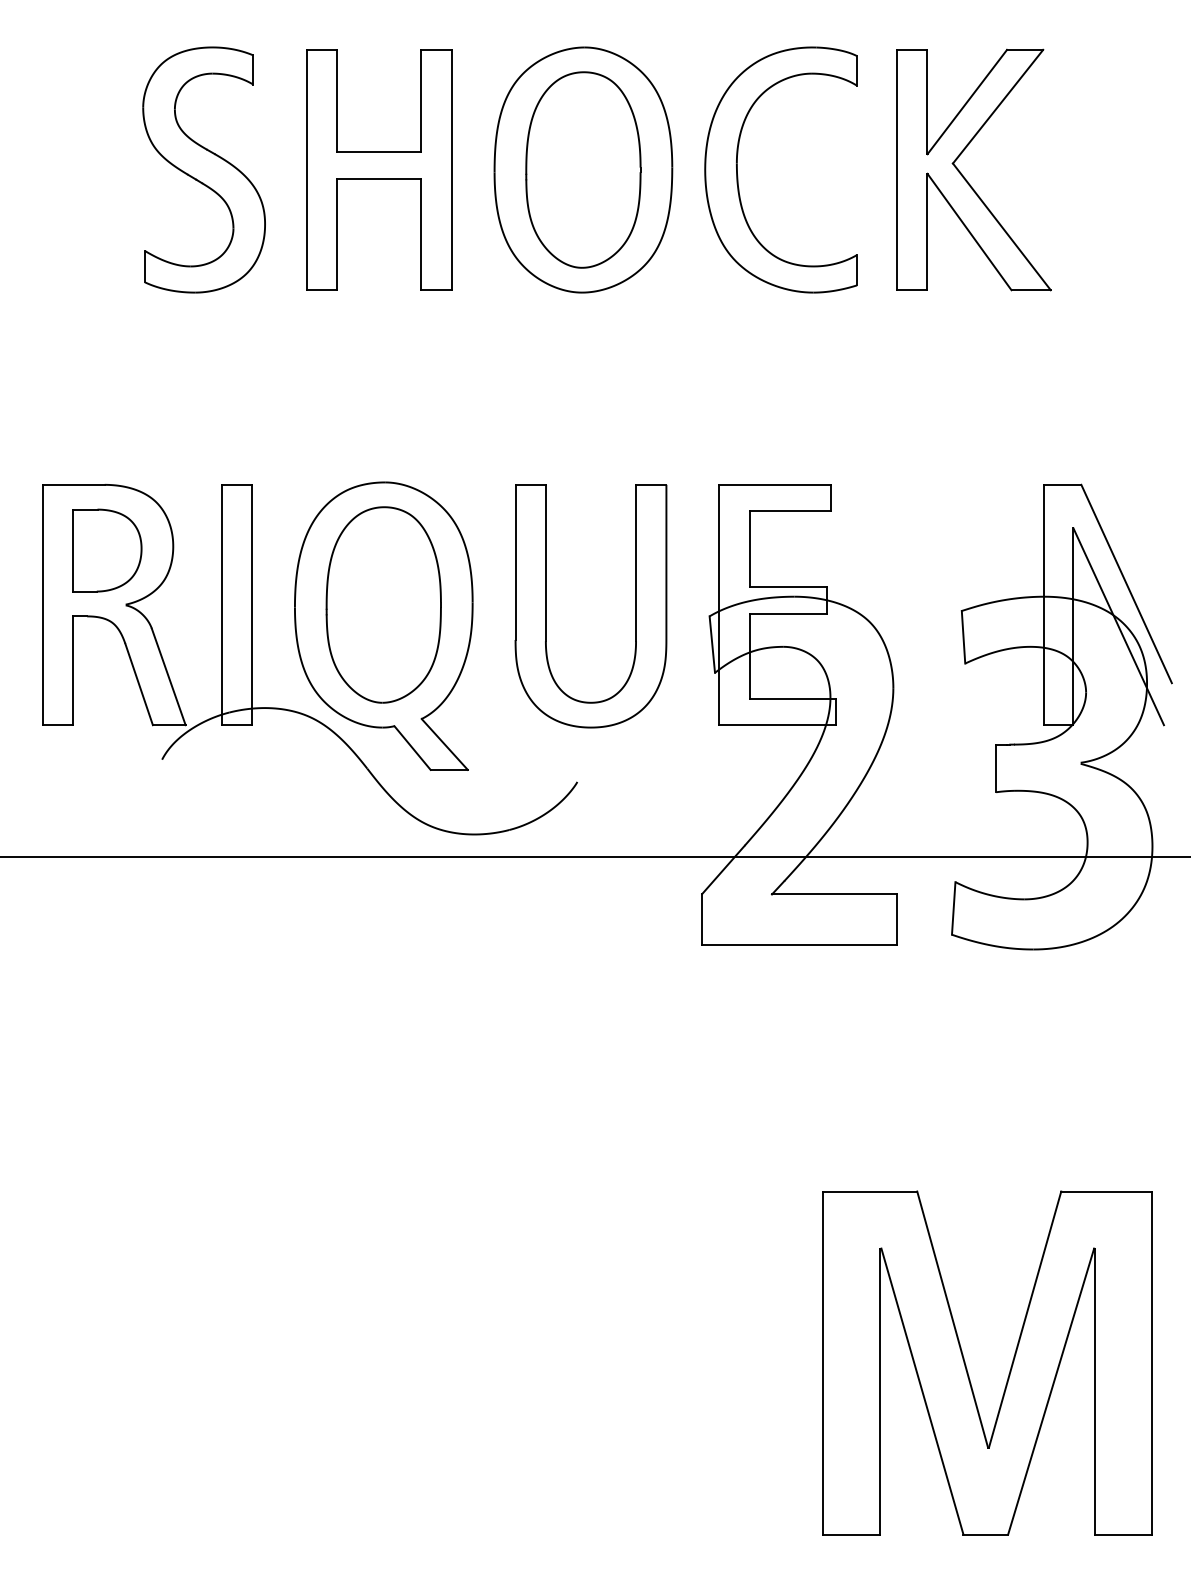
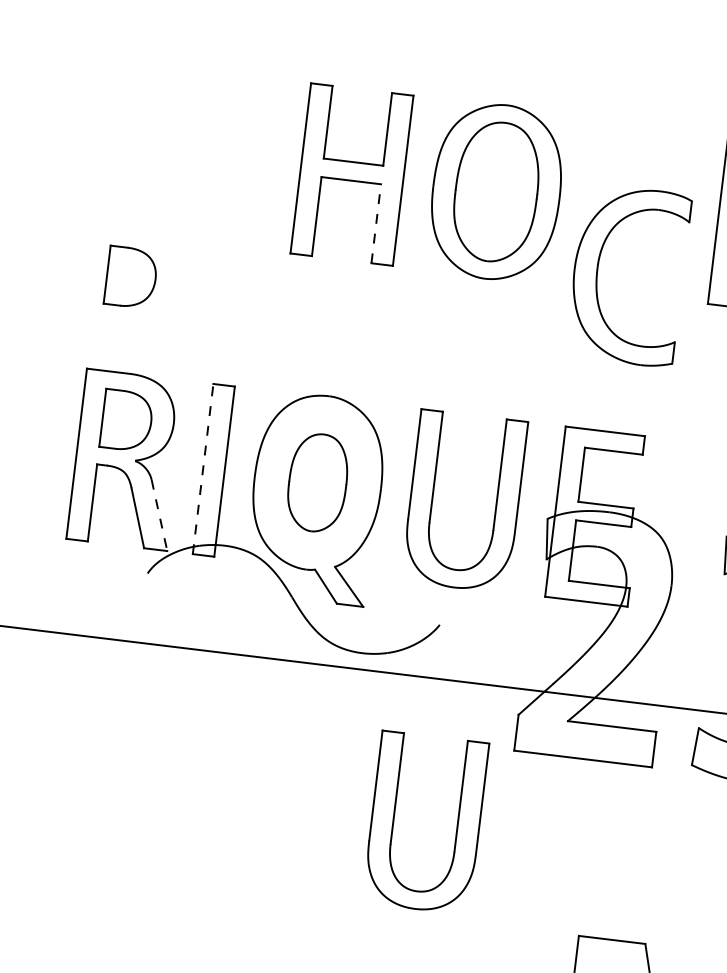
part: (203, 169) -> (227, 159), removed
part: (738, 176) -> (597, 276), moved
line: (421, 234) -> (376, 223), solid -> dashed
part: (89, 350) -> (131, 277), added
line: (221, 604) -> (203, 468), solid -> dashed
part: (383, 604) -> (317, 482), size x0.7
line: (168, 677) -> (159, 515), solid -> dashed
part: (546, 1060) -> (394, 819), added

